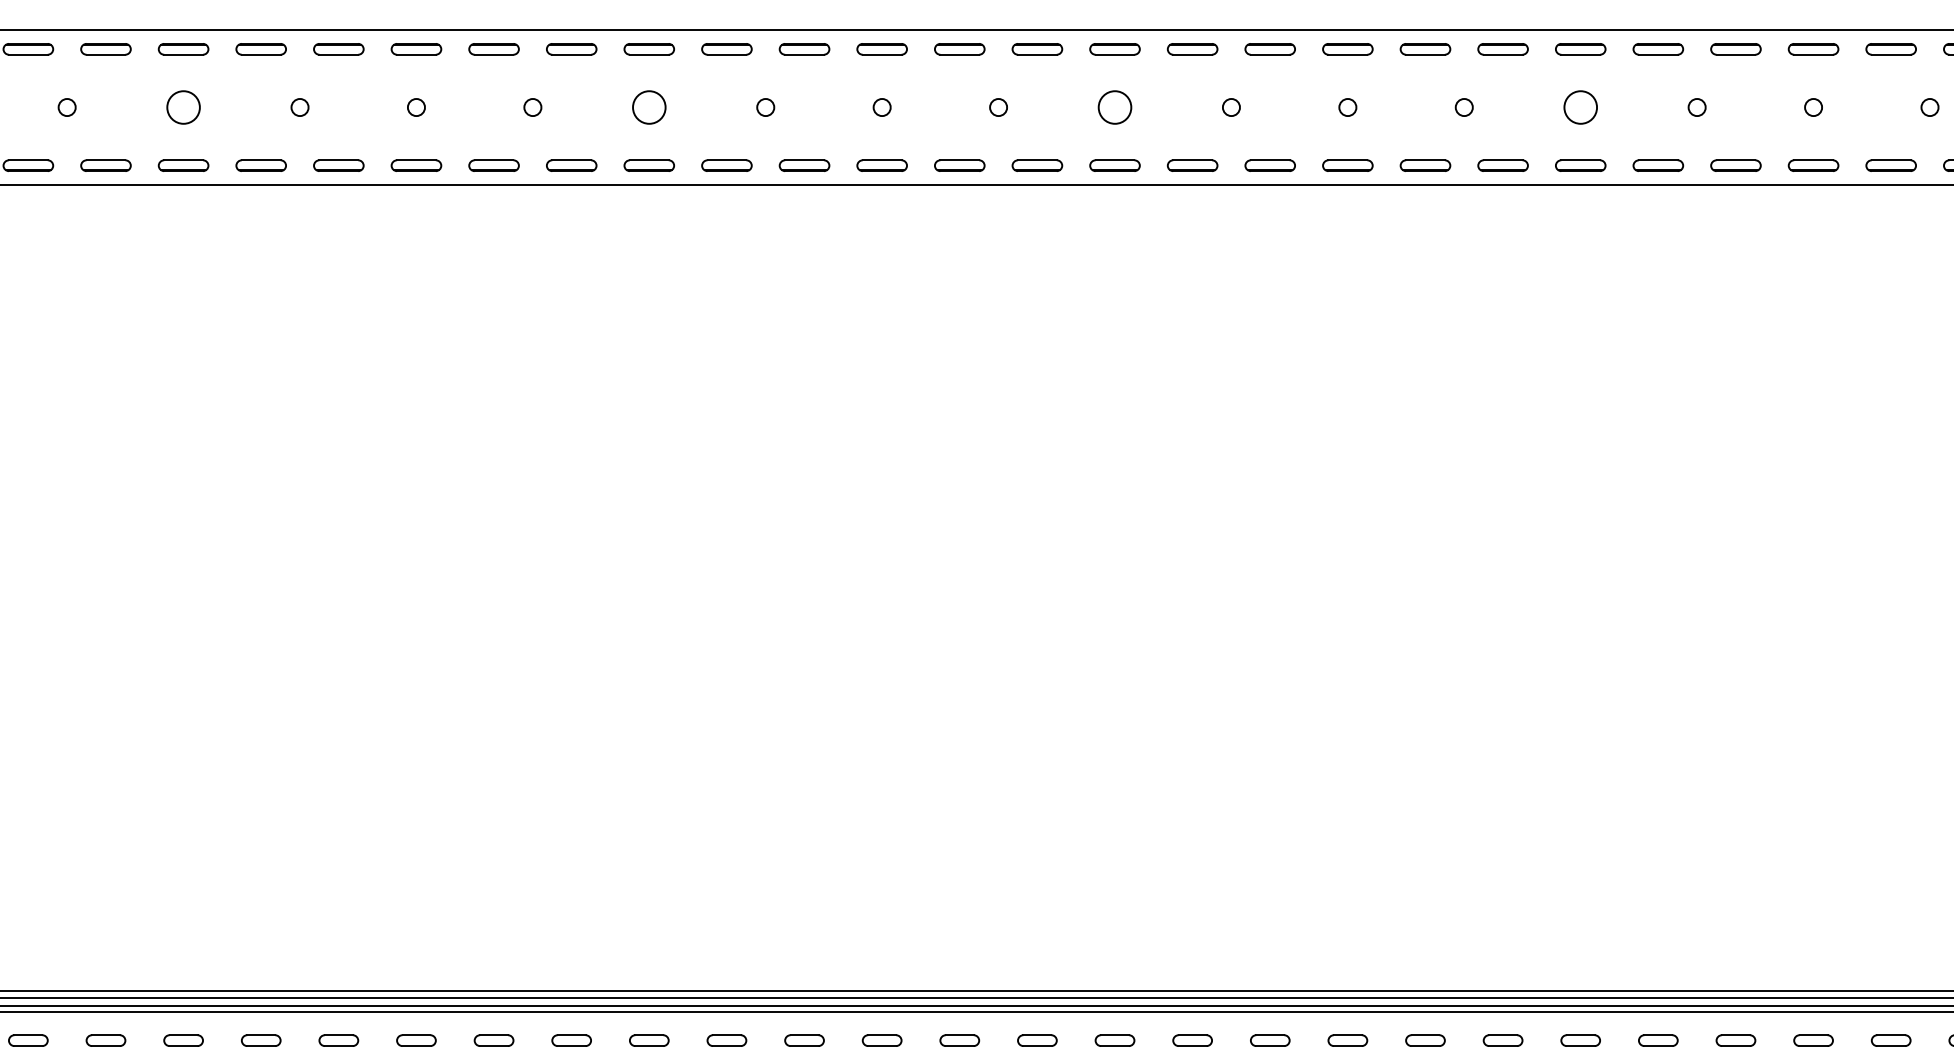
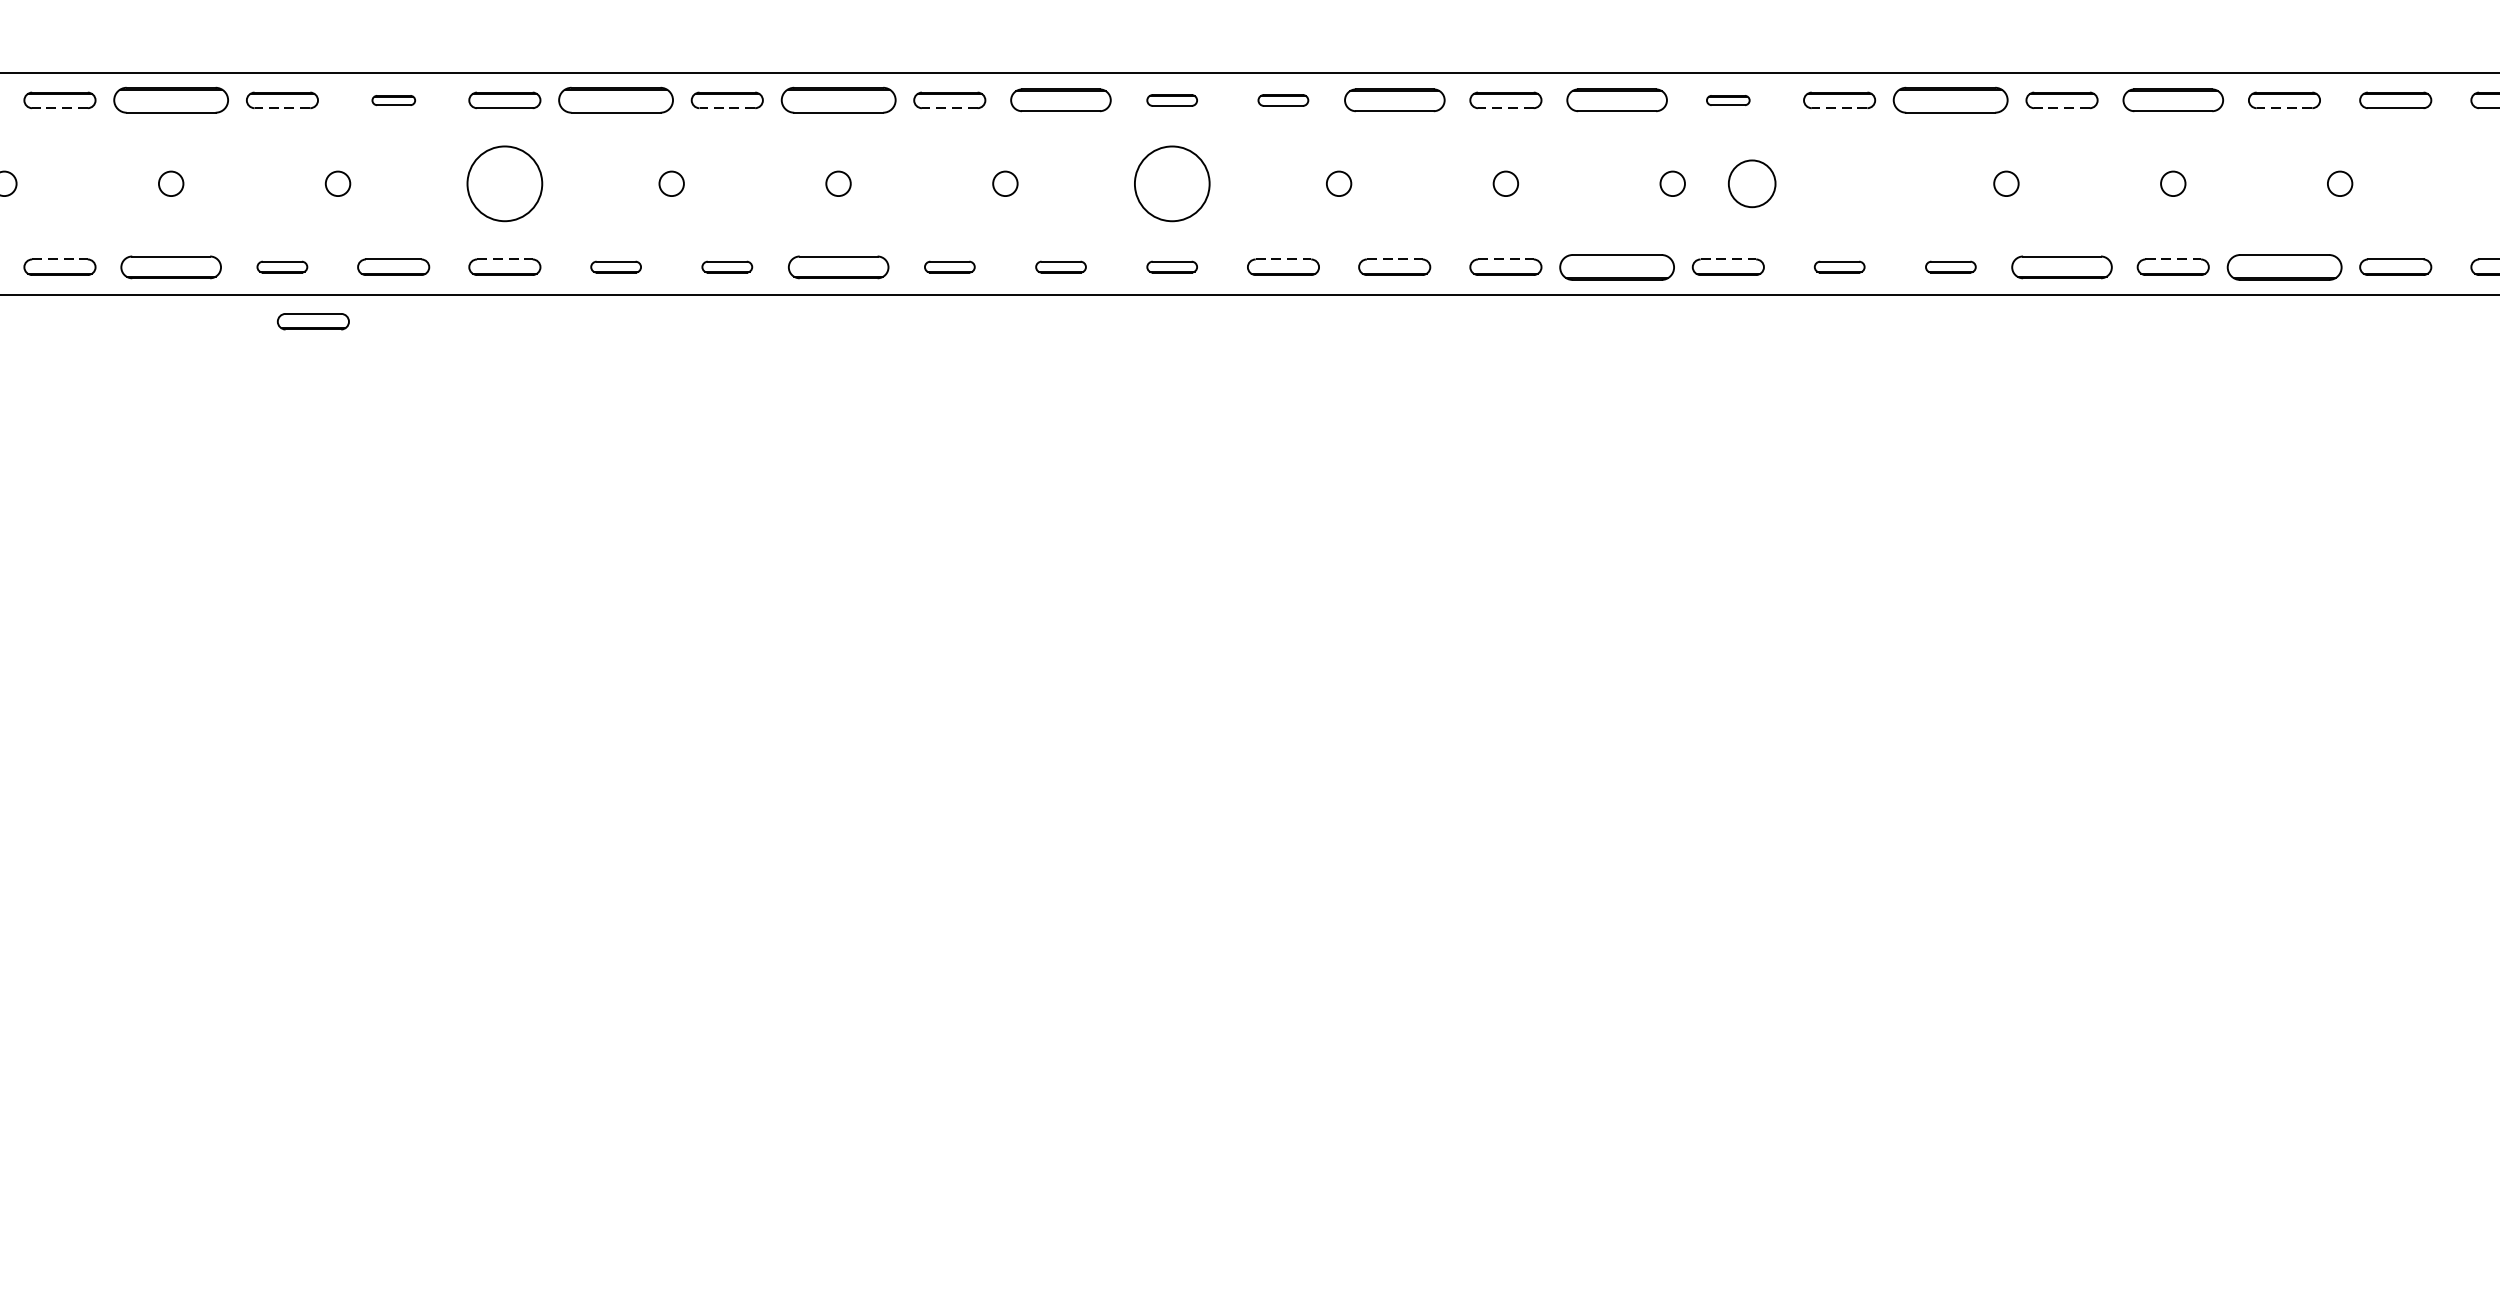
part: (416, 49) -> (171, 100), size x1.6
part: (571, 49) -> (393, 100), size x0.6
part: (726, 49) -> (615, 100), size x1.6
part: (881, 49) -> (837, 100), size x1.6
part: (1037, 49) -> (1061, 100), size x1.4
part: (1114, 49) -> (1171, 100), size x0.7
part: (1192, 49) -> (1283, 100), size x0.7
part: (1269, 49) -> (1393, 100), size x1.4
part: (1425, 49) -> (1617, 100), size x1.4
part: (1502, 49) -> (1727, 100), size x0.6
part: (1658, 49) -> (1951, 100), size x1.6
part: (1813, 49) -> (2173, 100), size x1.4
line: (338, 54) -> (59, 107), solid -> dashed
line: (493, 54) -> (281, 107), solid -> dashed
line: (804, 54) -> (727, 107), solid -> dashed
line: (959, 54) -> (949, 107), solid -> dashed
line: (1347, 54) -> (1505, 107), solid -> dashed
line: (1580, 54) -> (1839, 107), solid -> dashed
line: (1735, 54) -> (2061, 107), solid -> dashed
line: (1890, 54) -> (2283, 107), solid -> dashed
circle: (649, 107) -> (505, 183), size x1.6
circle: (1114, 107) -> (1171, 183), size x1.6
circle: (1580, 107) -> (1751, 183), moved
line: (339, 160) -> (60, 259), solid -> dashed
line: (649, 160) -> (505, 259), solid -> dashed
line: (1193, 160) -> (1284, 259), solid -> dashed
line: (1270, 160) -> (1395, 259), solid -> dashed
line: (1348, 160) -> (1506, 259), solid -> dashed
line: (1503, 160) -> (1728, 259), solid -> dashed
line: (1814, 160) -> (2174, 259), solid -> dashed
part: (416, 165) -> (171, 266), size x1.4
part: (493, 165) -> (281, 266), size x0.7
part: (726, 165) -> (615, 266), size x0.7
part: (804, 165) -> (727, 266), size x0.7
part: (881, 165) -> (837, 266), size x1.4
part: (959, 165) -> (949, 266), size x0.7
part: (1037, 165) -> (1061, 266), size x0.7
part: (1114, 165) -> (1171, 266), size x0.7
part: (1425, 165) -> (1617, 266), size x1.6
part: (1580, 165) -> (1839, 266), size x0.7
part: (1658, 165) -> (1951, 266), size x0.7
part: (1735, 165) -> (2061, 266), size x1.4
part: (1890, 165) -> (2283, 266), size x1.6
part: (515, 203) -> (313, 321), added

